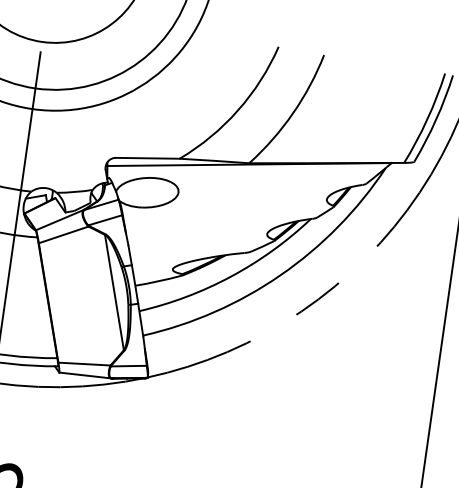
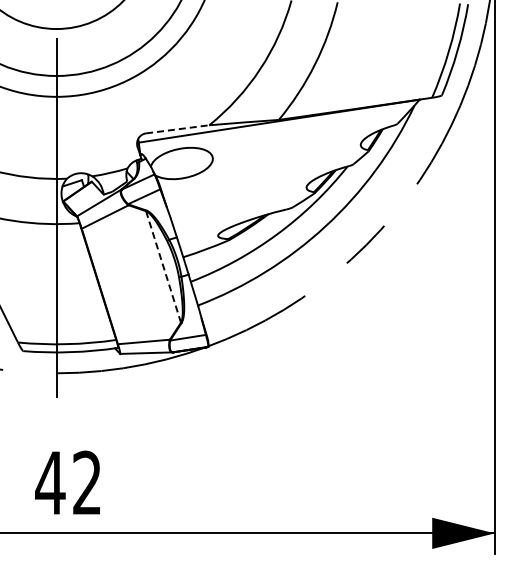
line: (147, 158) -> (177, 129), solid -> dashed
line: (114, 293) -> (163, 267), solid -> dashed

